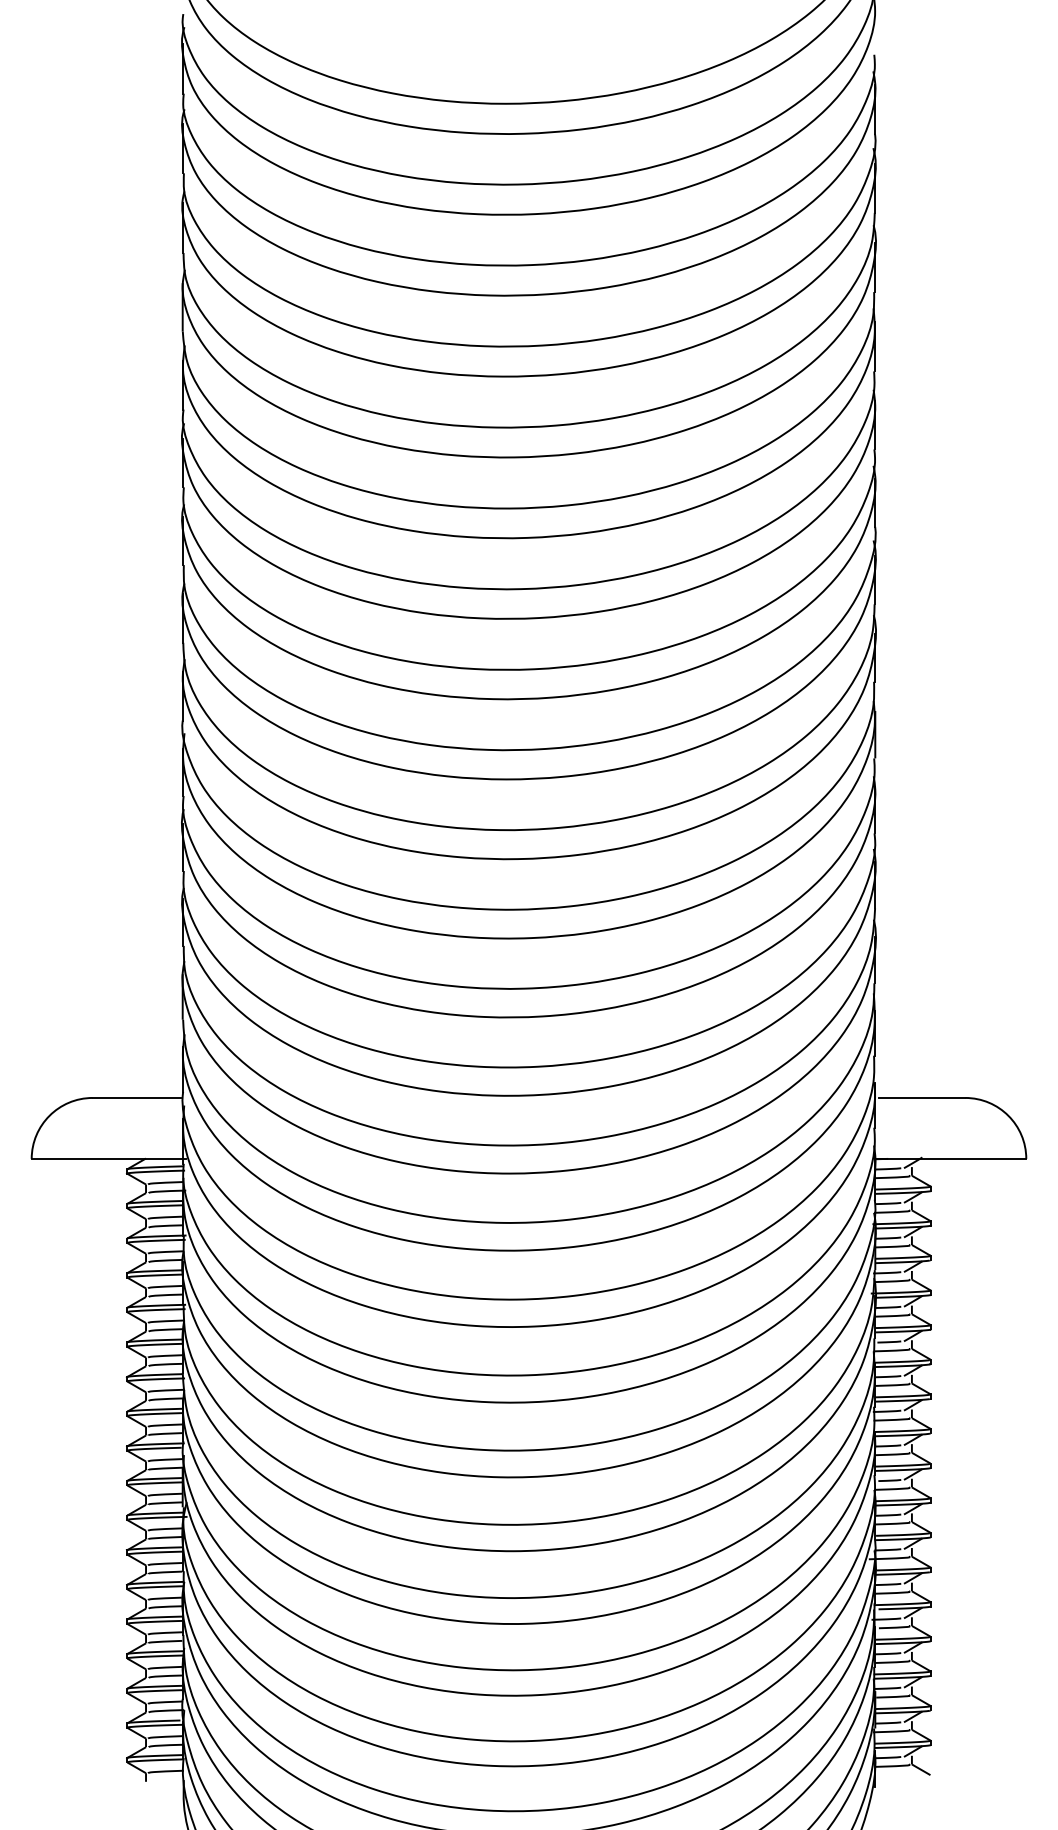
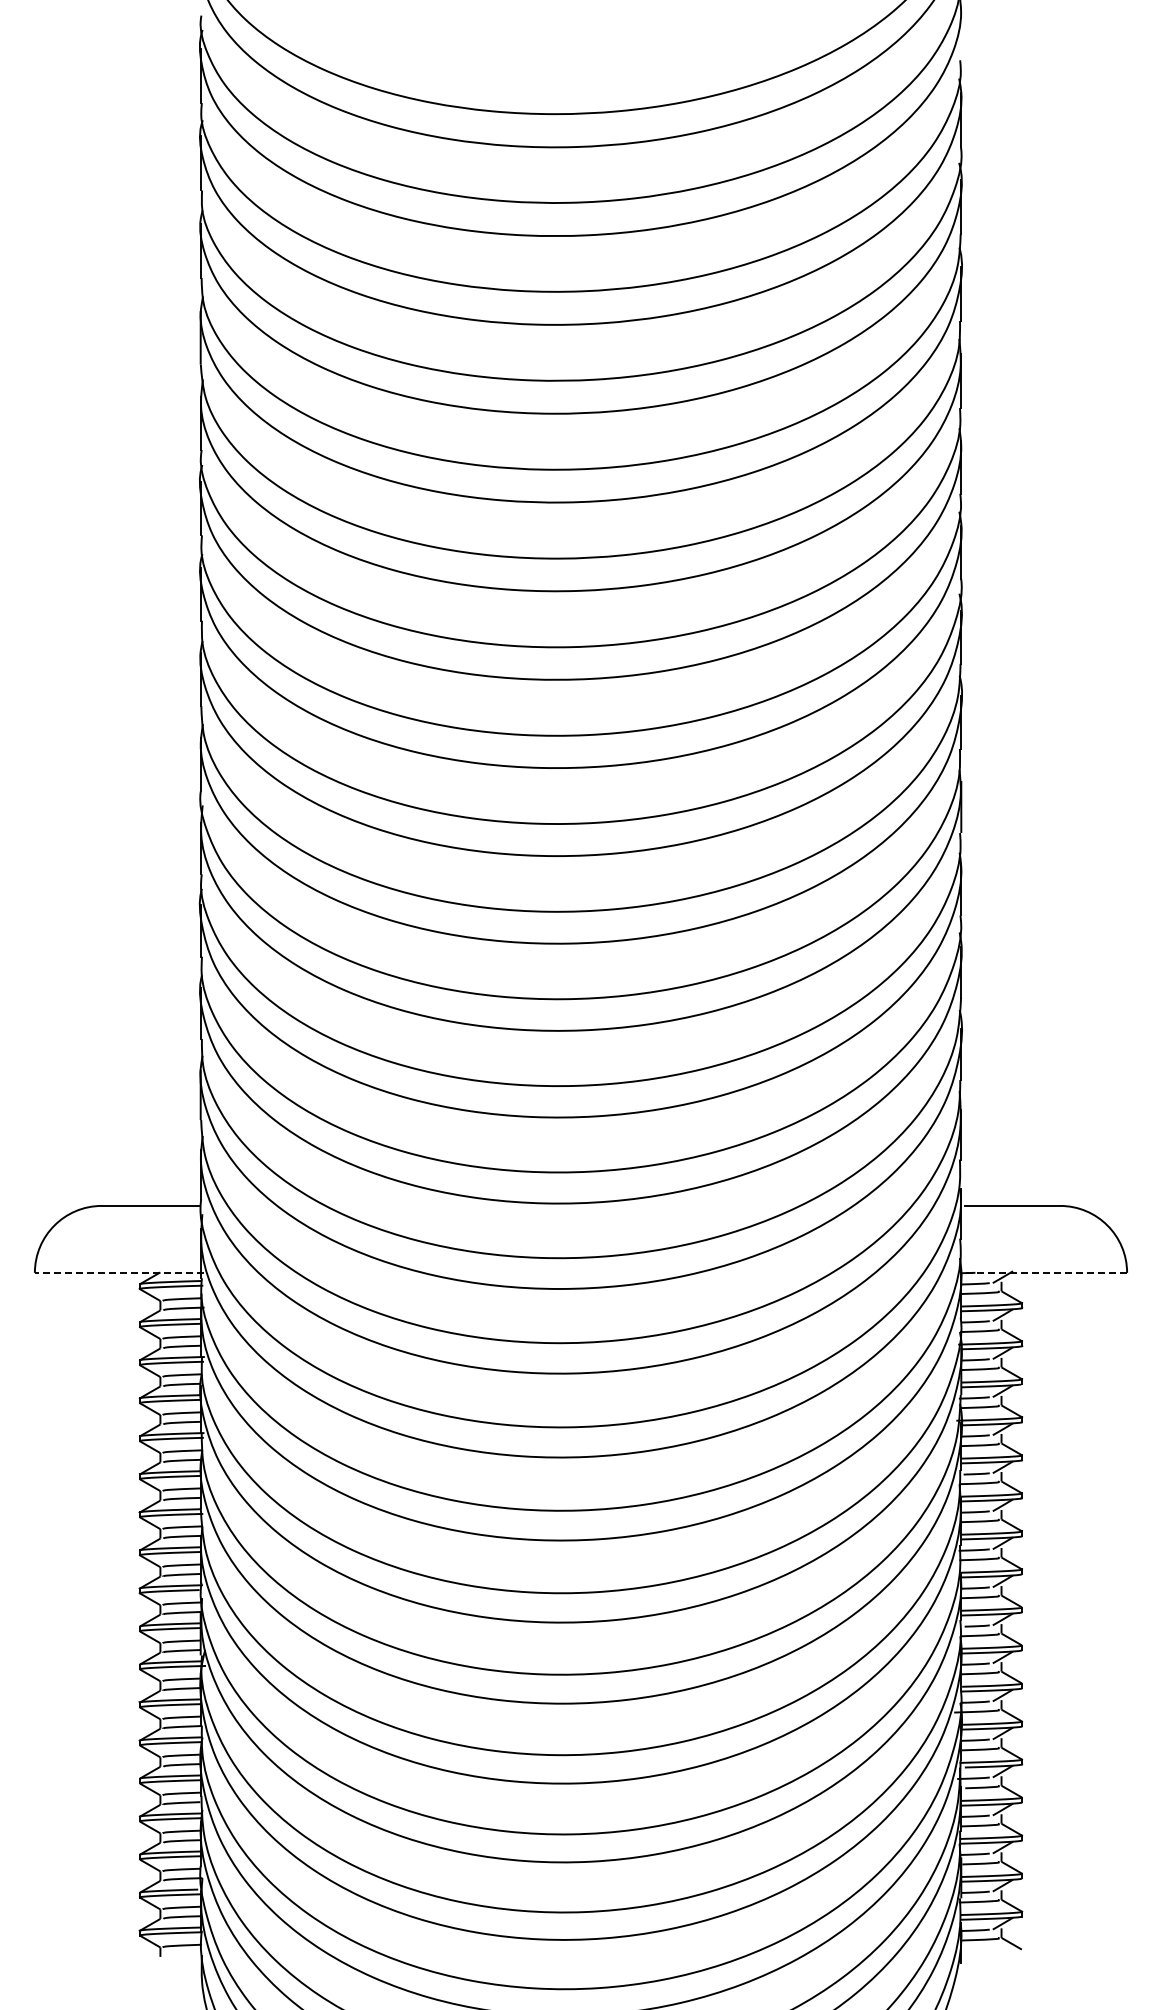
line: (108, 1158) -> (119, 1272), solid -> dashed
line: (951, 1158) -> (1044, 1272), solid -> dashed

